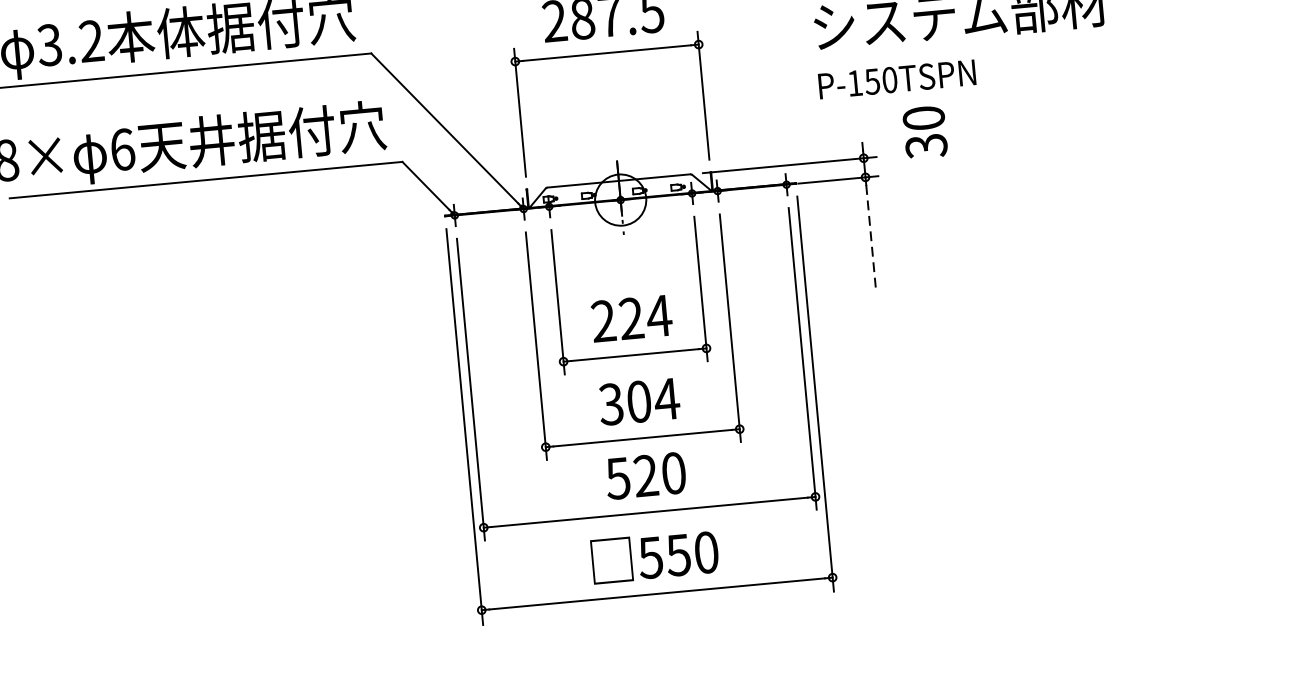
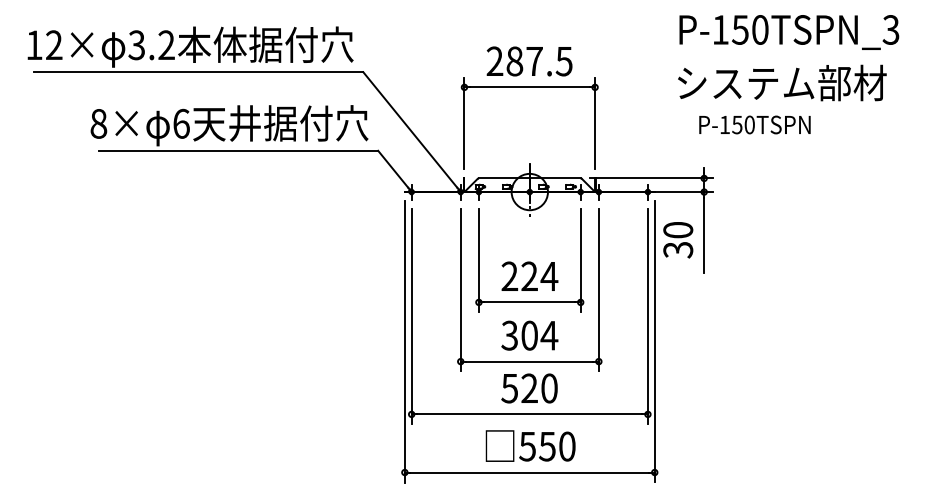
text: (896, 78) -> (754, 124), moved
text: (925, 132) -> (678, 240), moved
line: (871, 238) -> (704, 235), dashed -> solid

